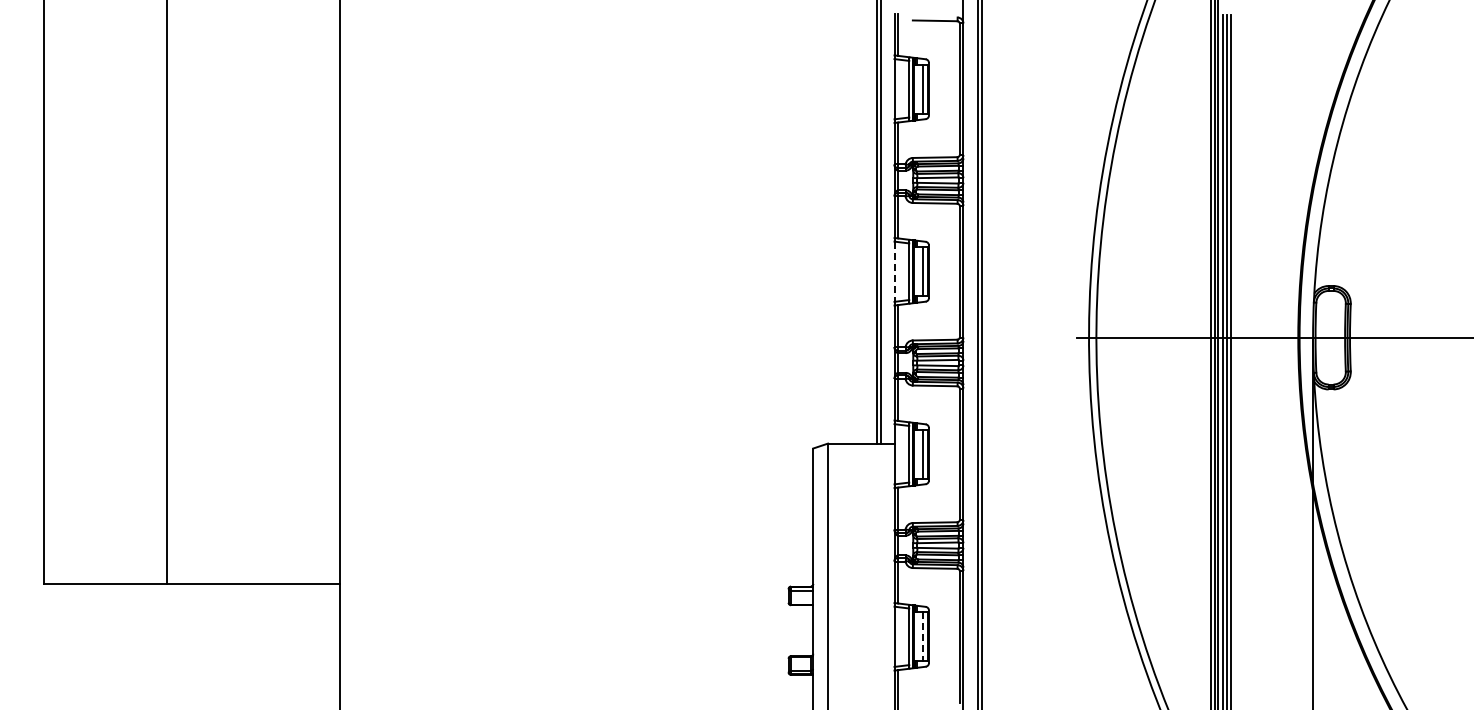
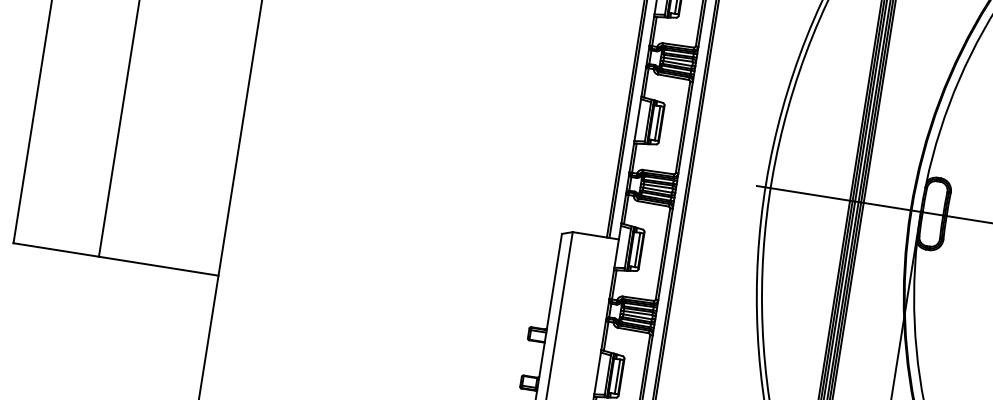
line: (894, 272) -> (637, 120), dashed -> solid
line: (923, 636) -> (617, 376), dashed -> solid

